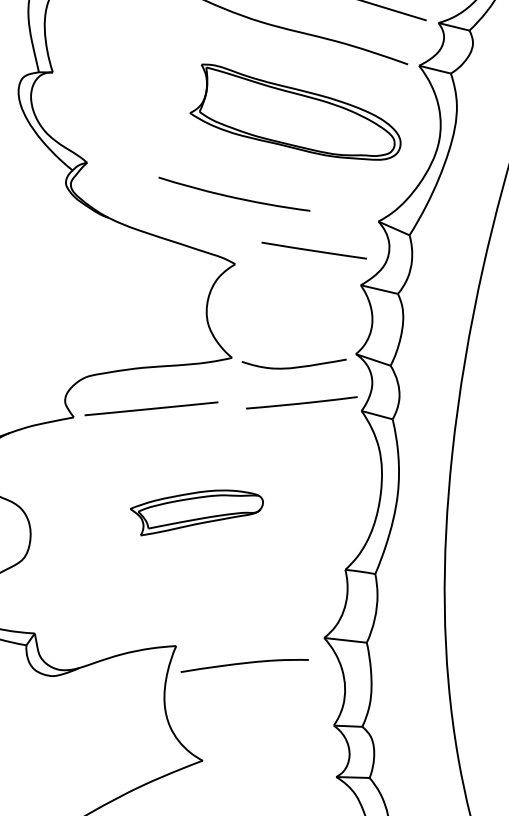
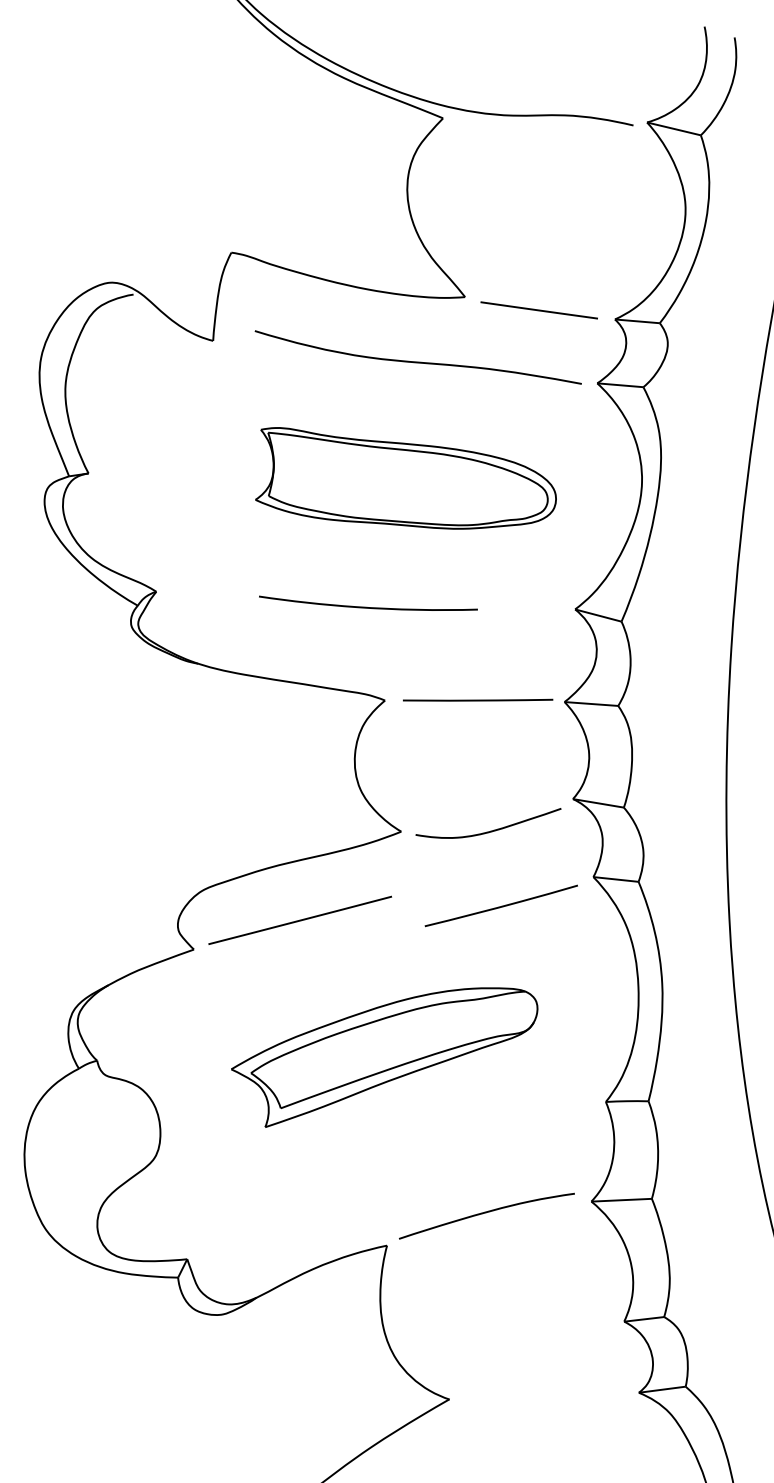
part: (297, 114) -> (405, 478), moved
line: (314, 250) -> (478, 699), moved
line: (301, 402) -> (501, 905), moved
part: (195, 514) -> (384, 1057), size x1.67
curve: (244, 664) -> (486, 1213), moved

